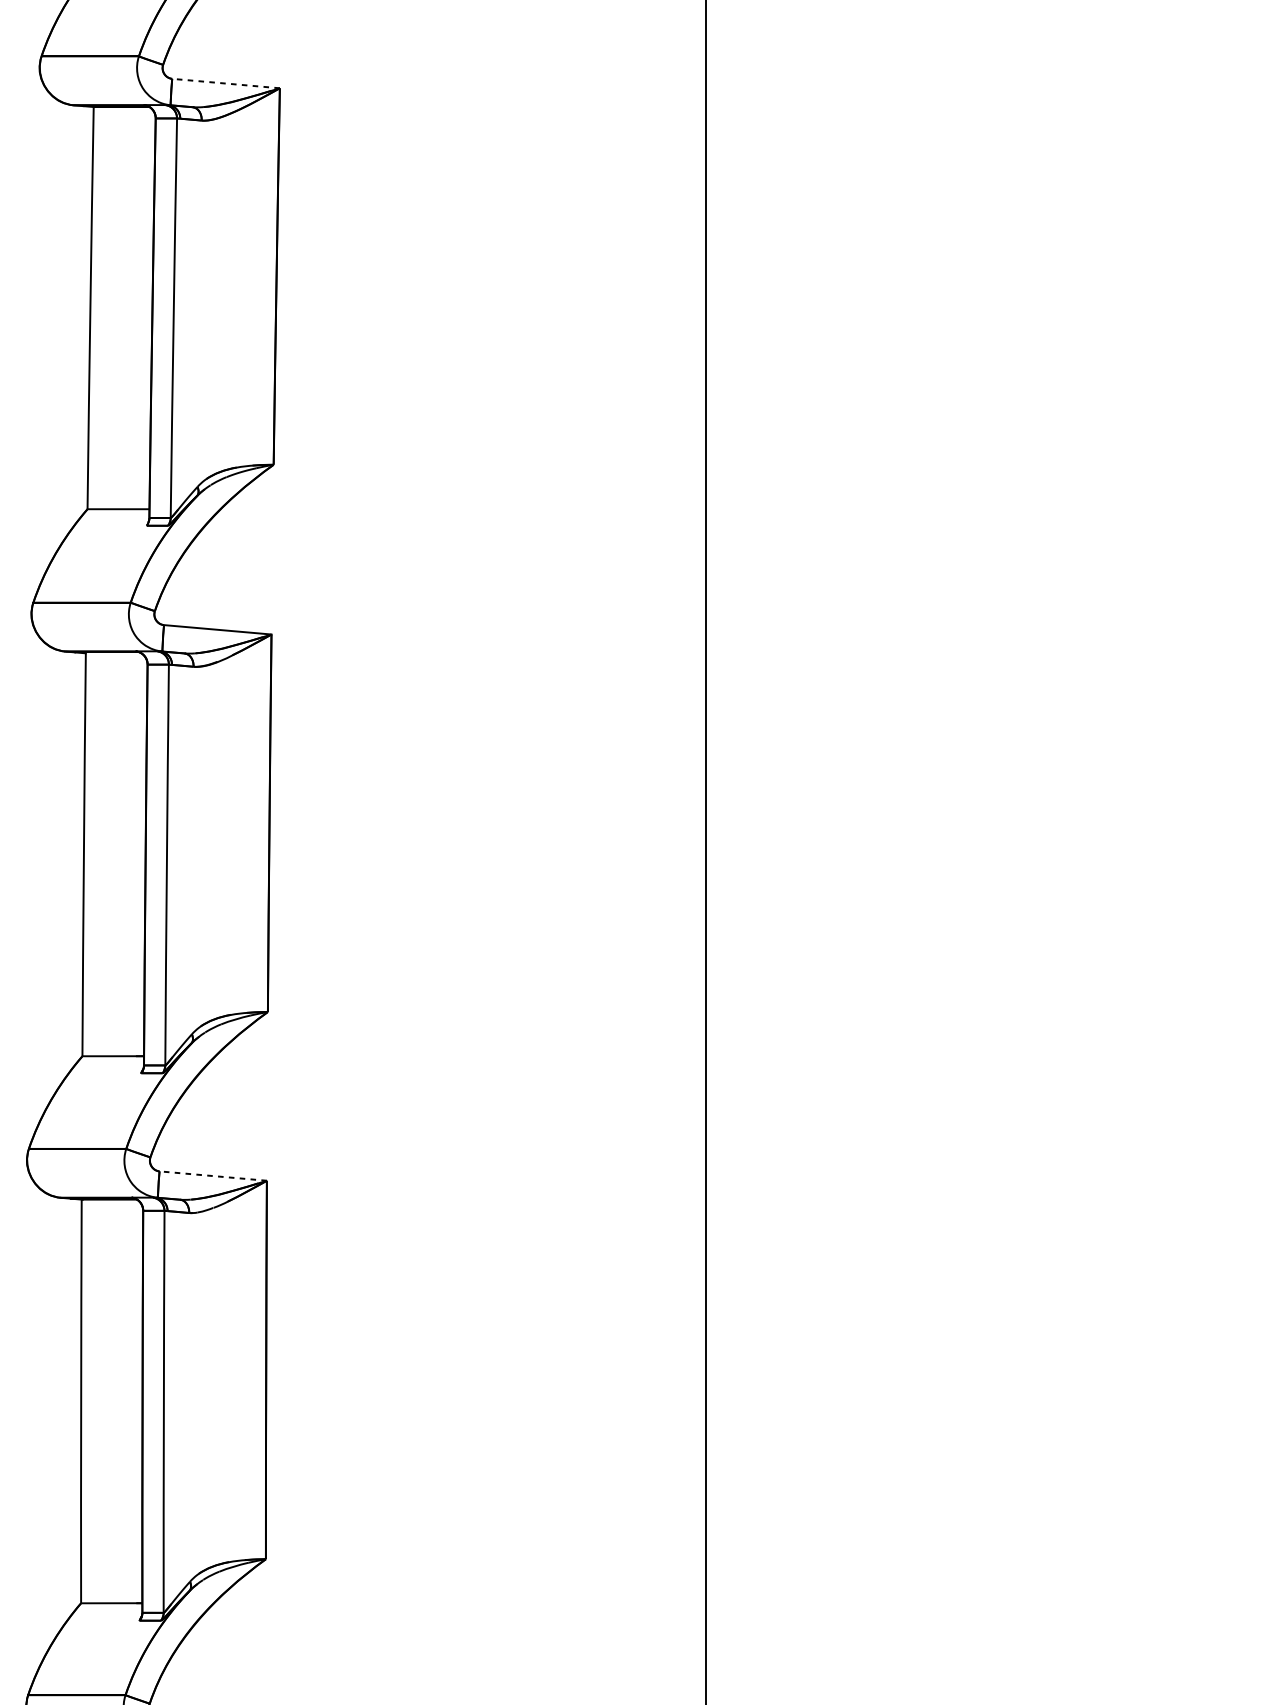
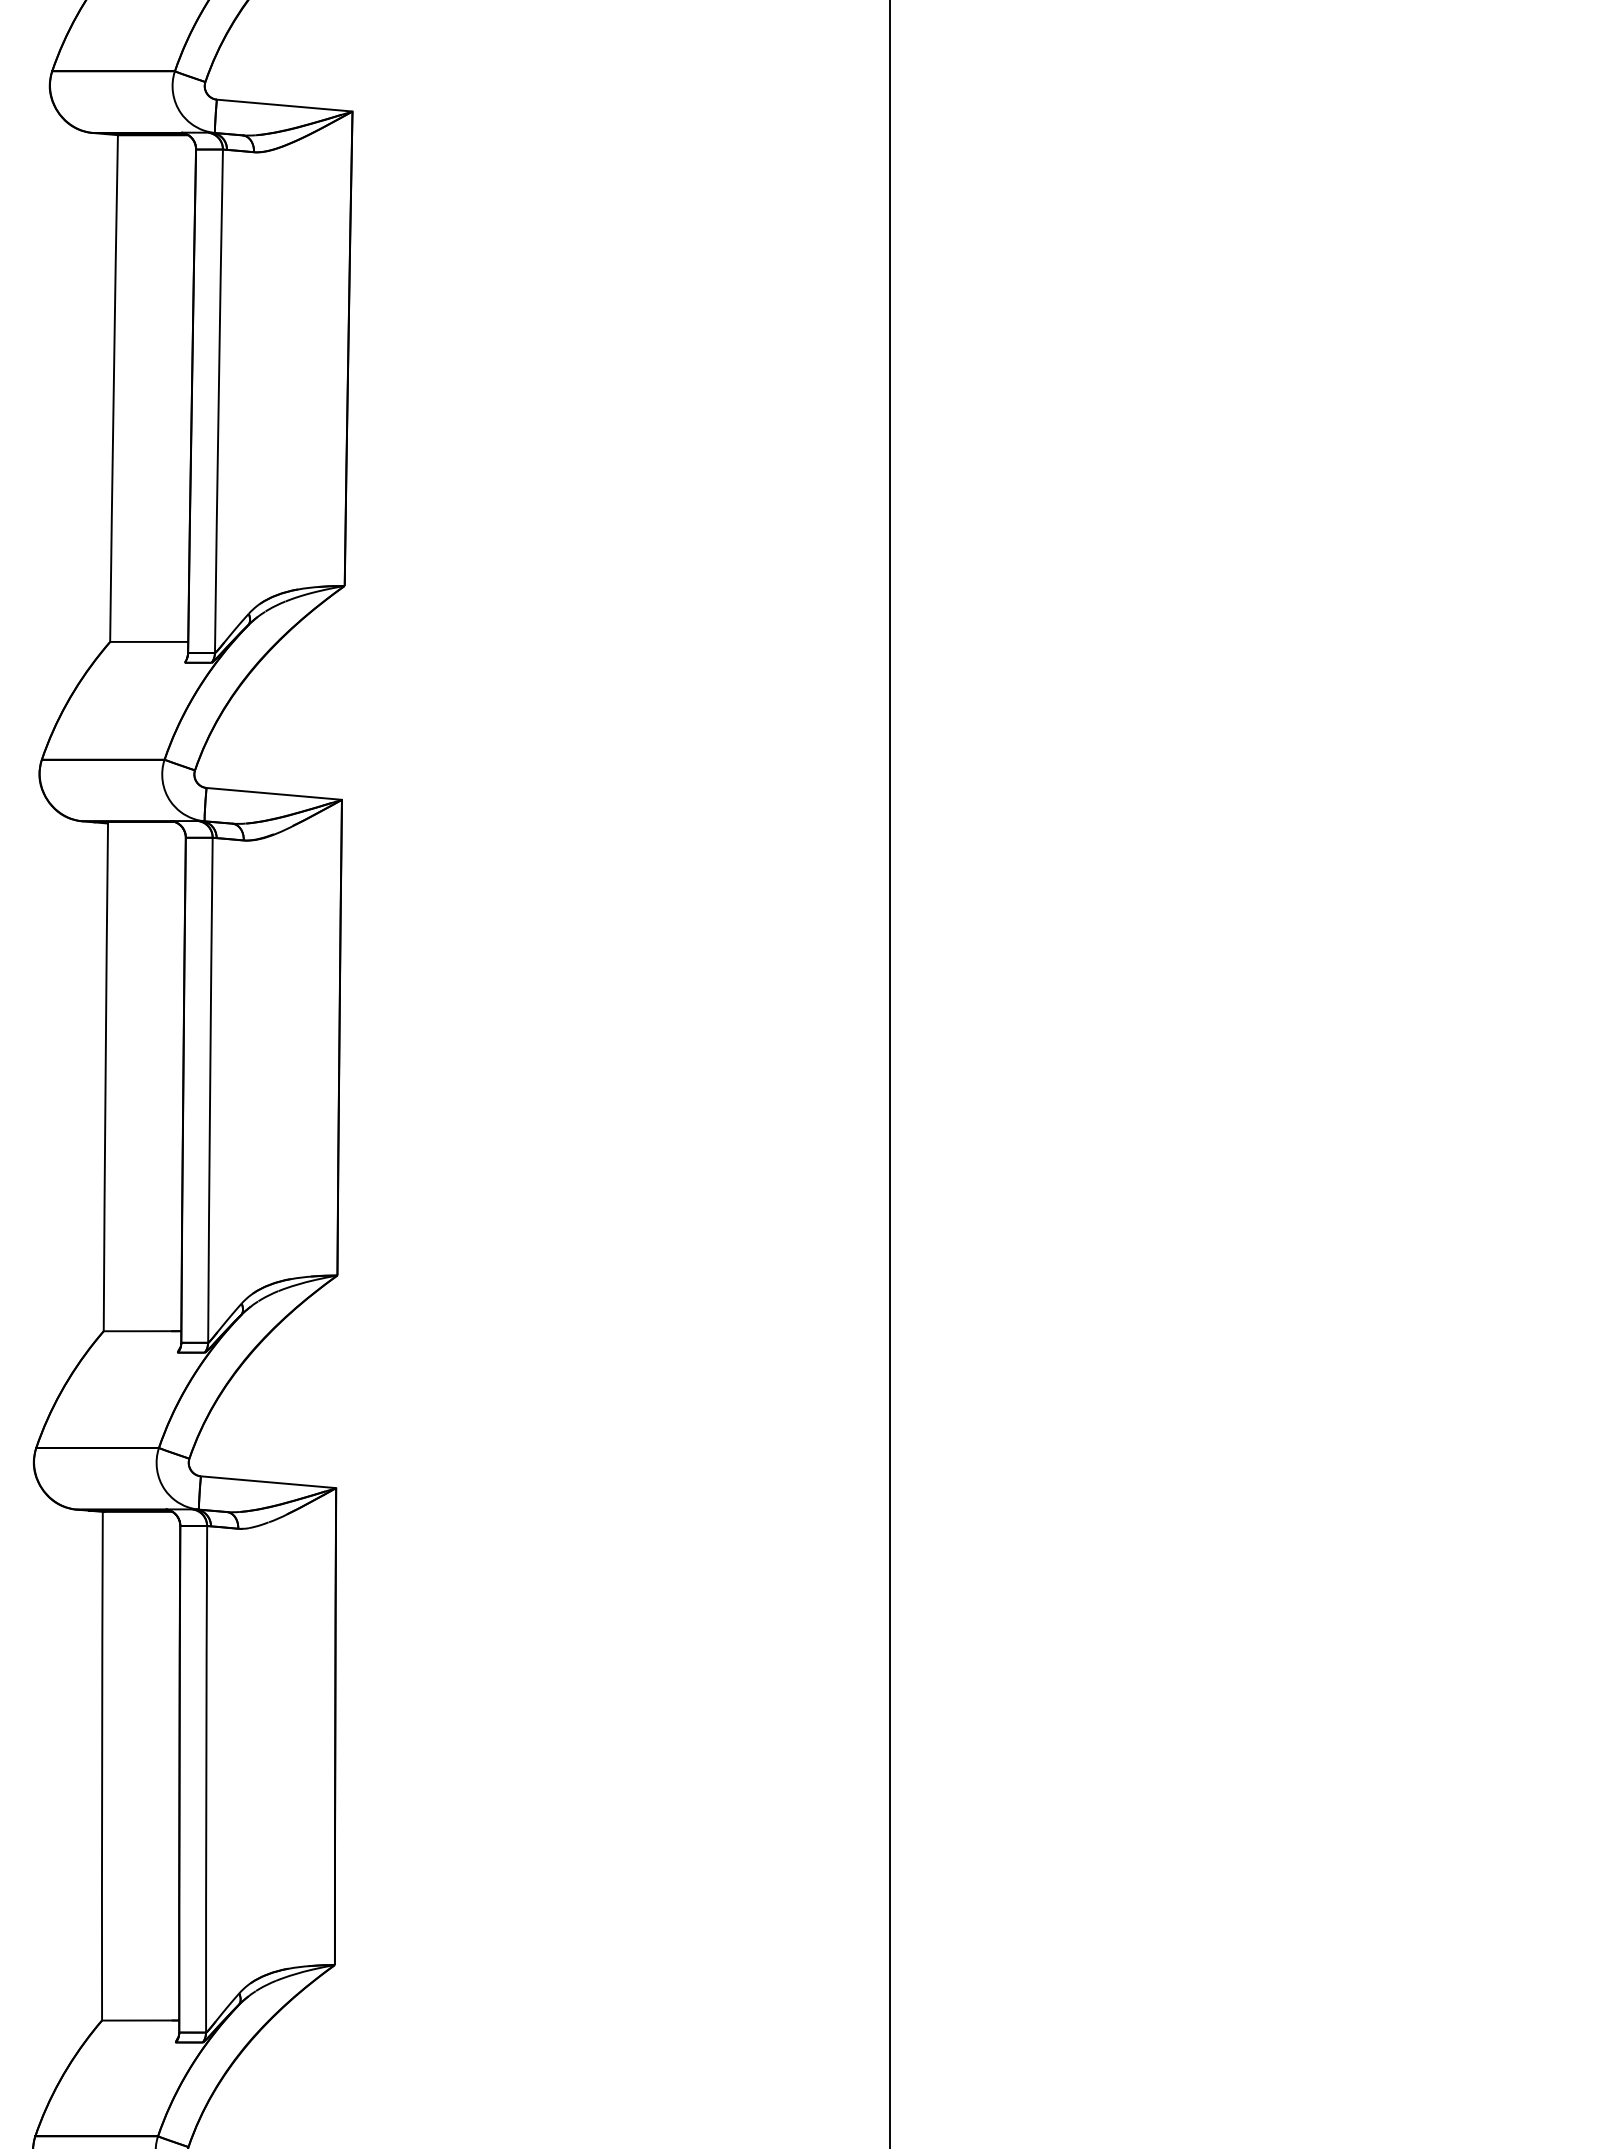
line: (225, 83) -> (284, 105), dashed -> solid
line: (213, 1176) -> (268, 1482), dashed -> solid

